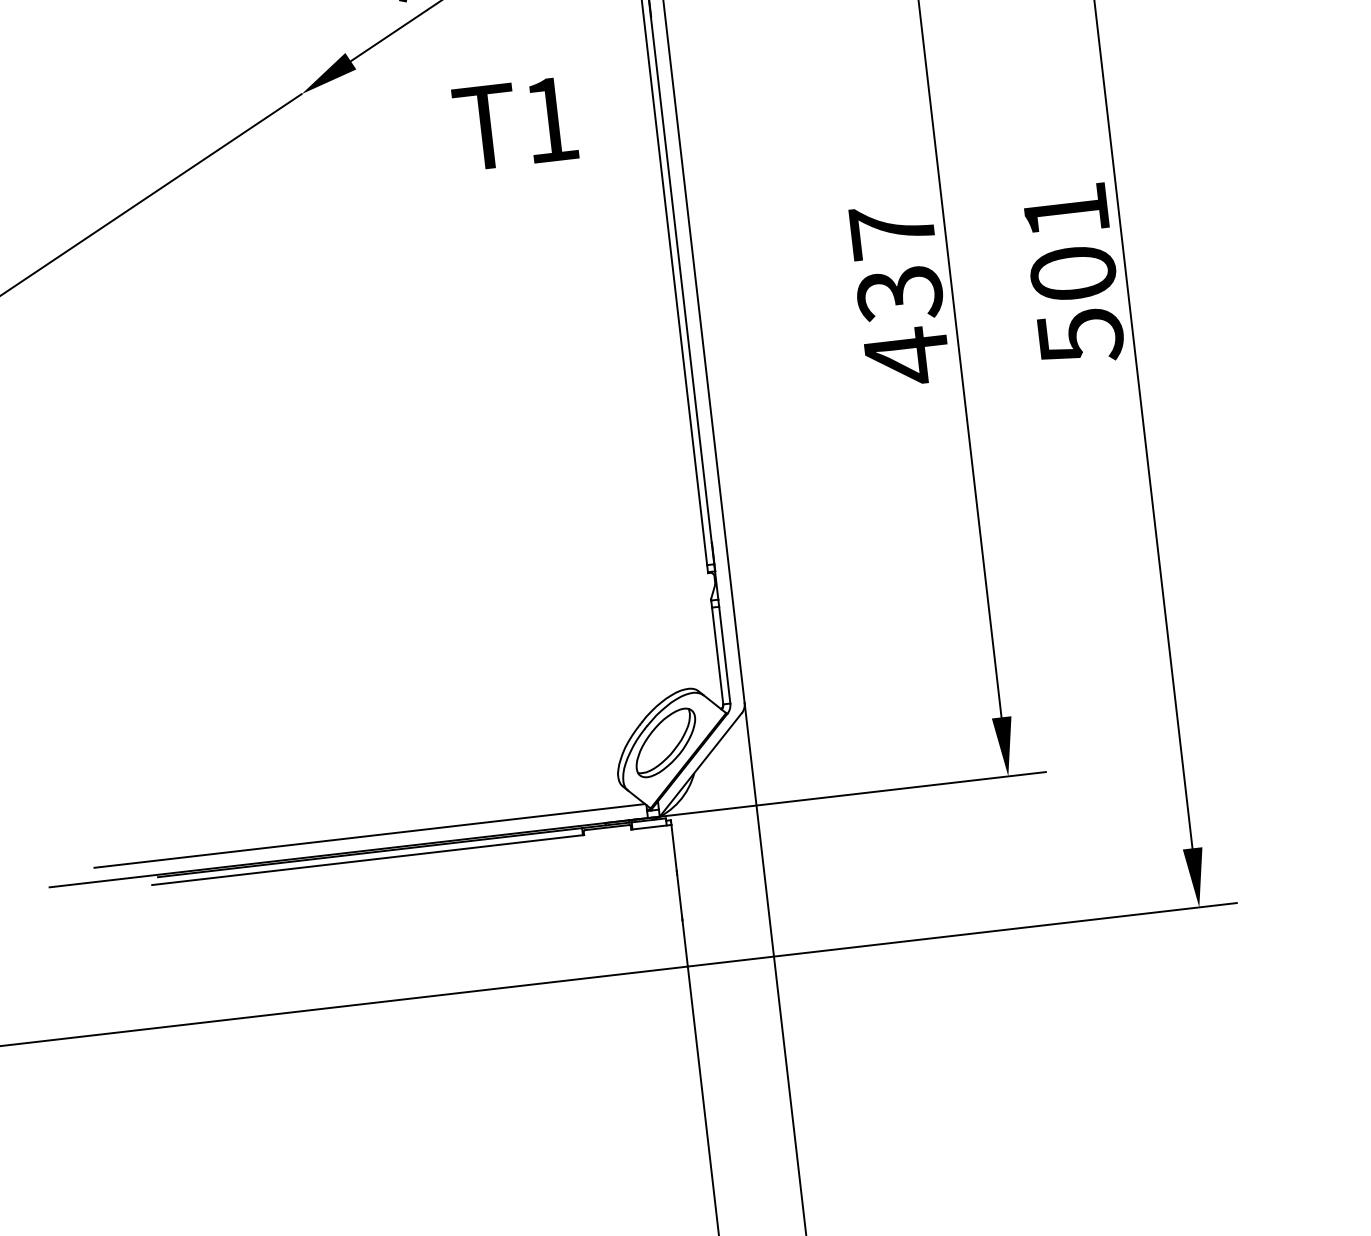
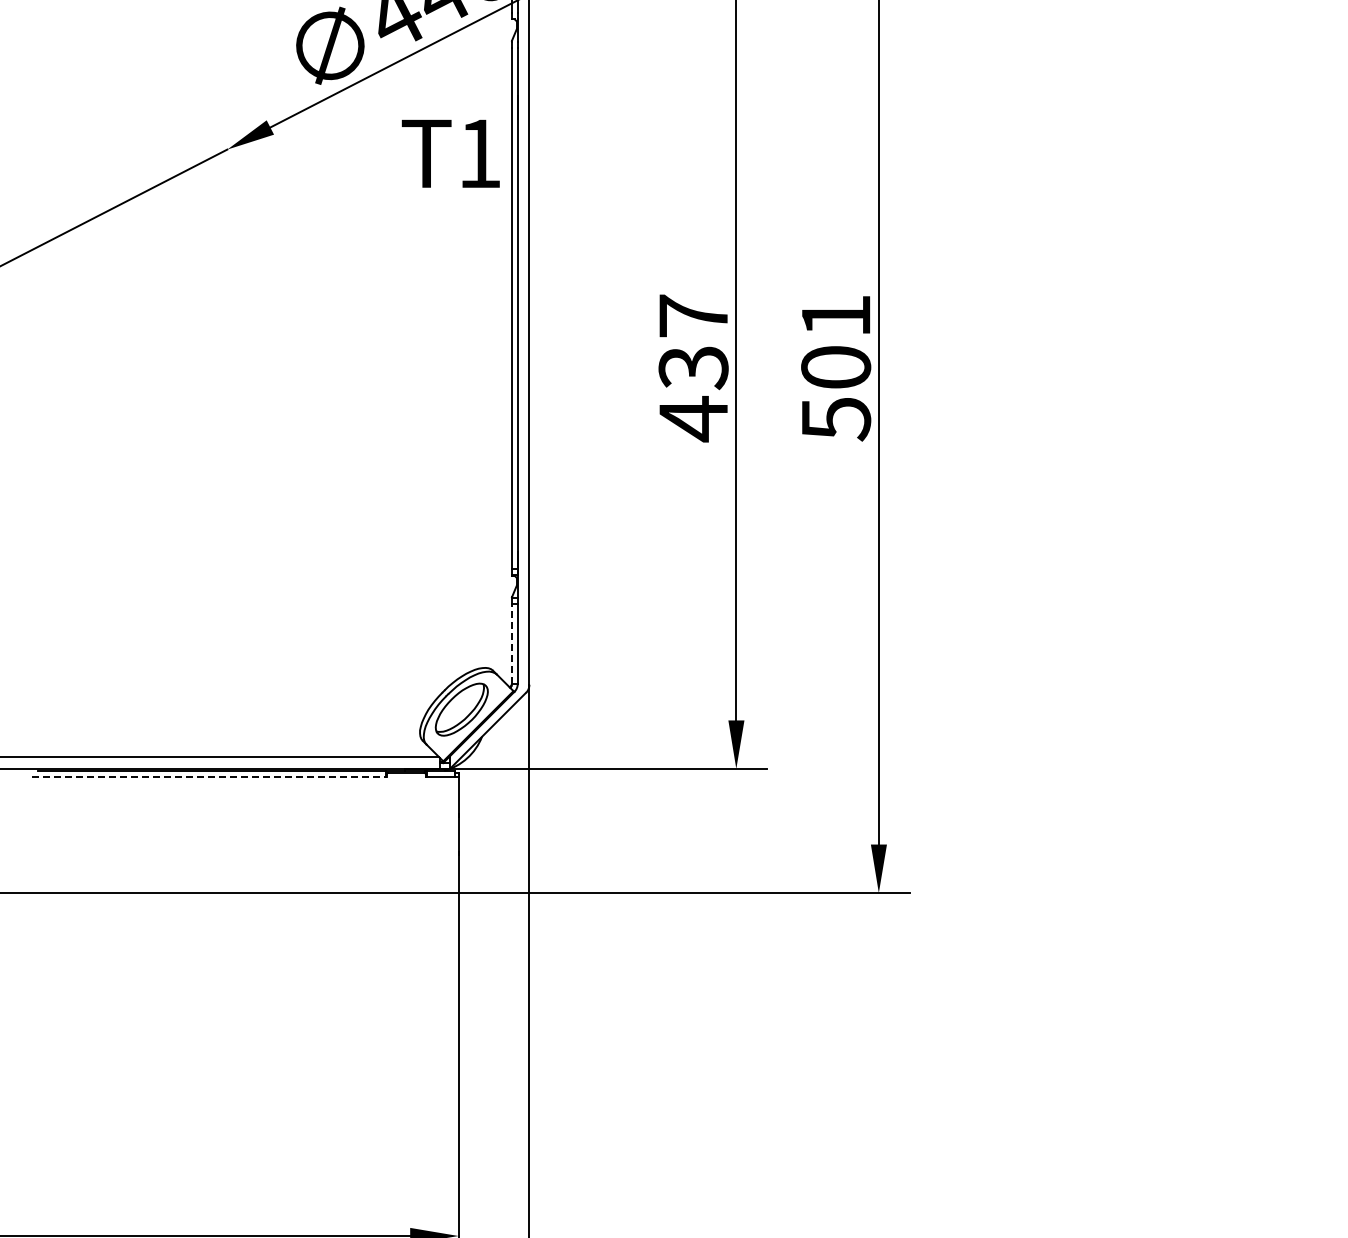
text: (514, 123) -> (450, 153), moved
line: (717, 656) -> (511, 644), solid -> dashed
line: (368, 859) -> (209, 776), solid -> dashed

